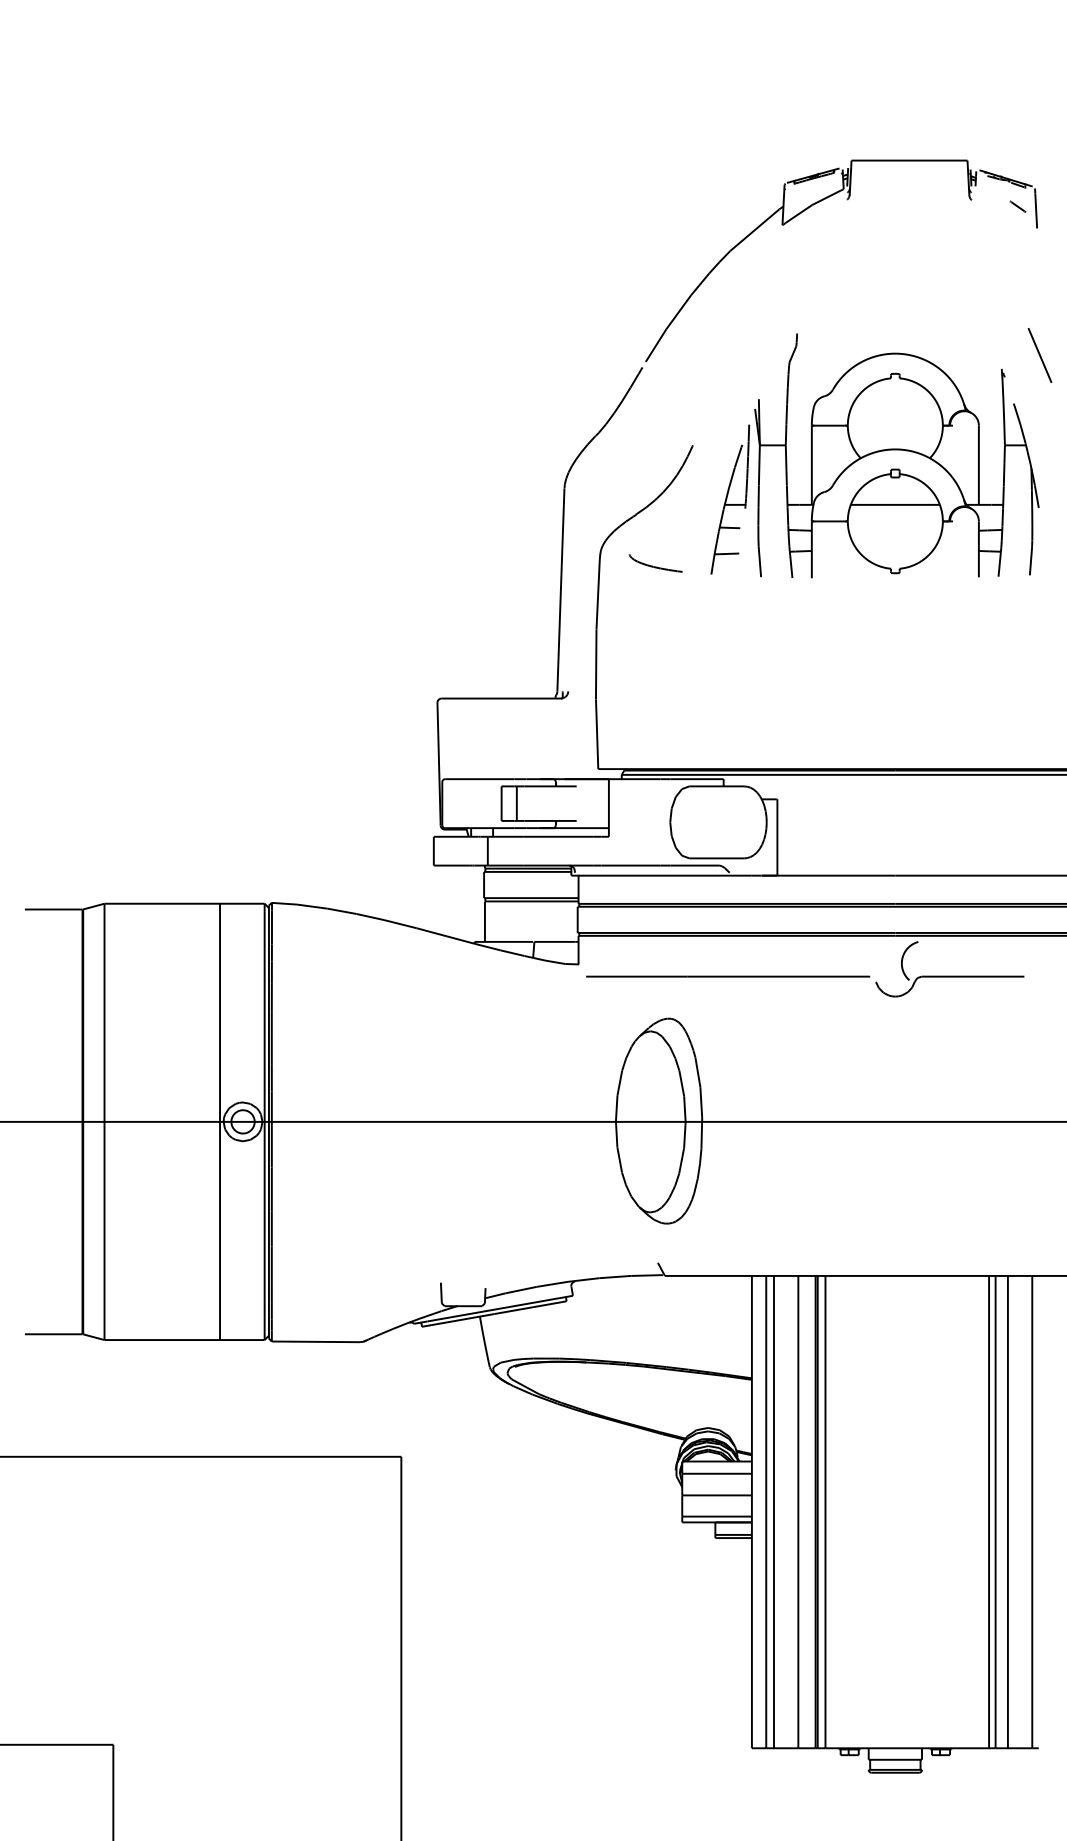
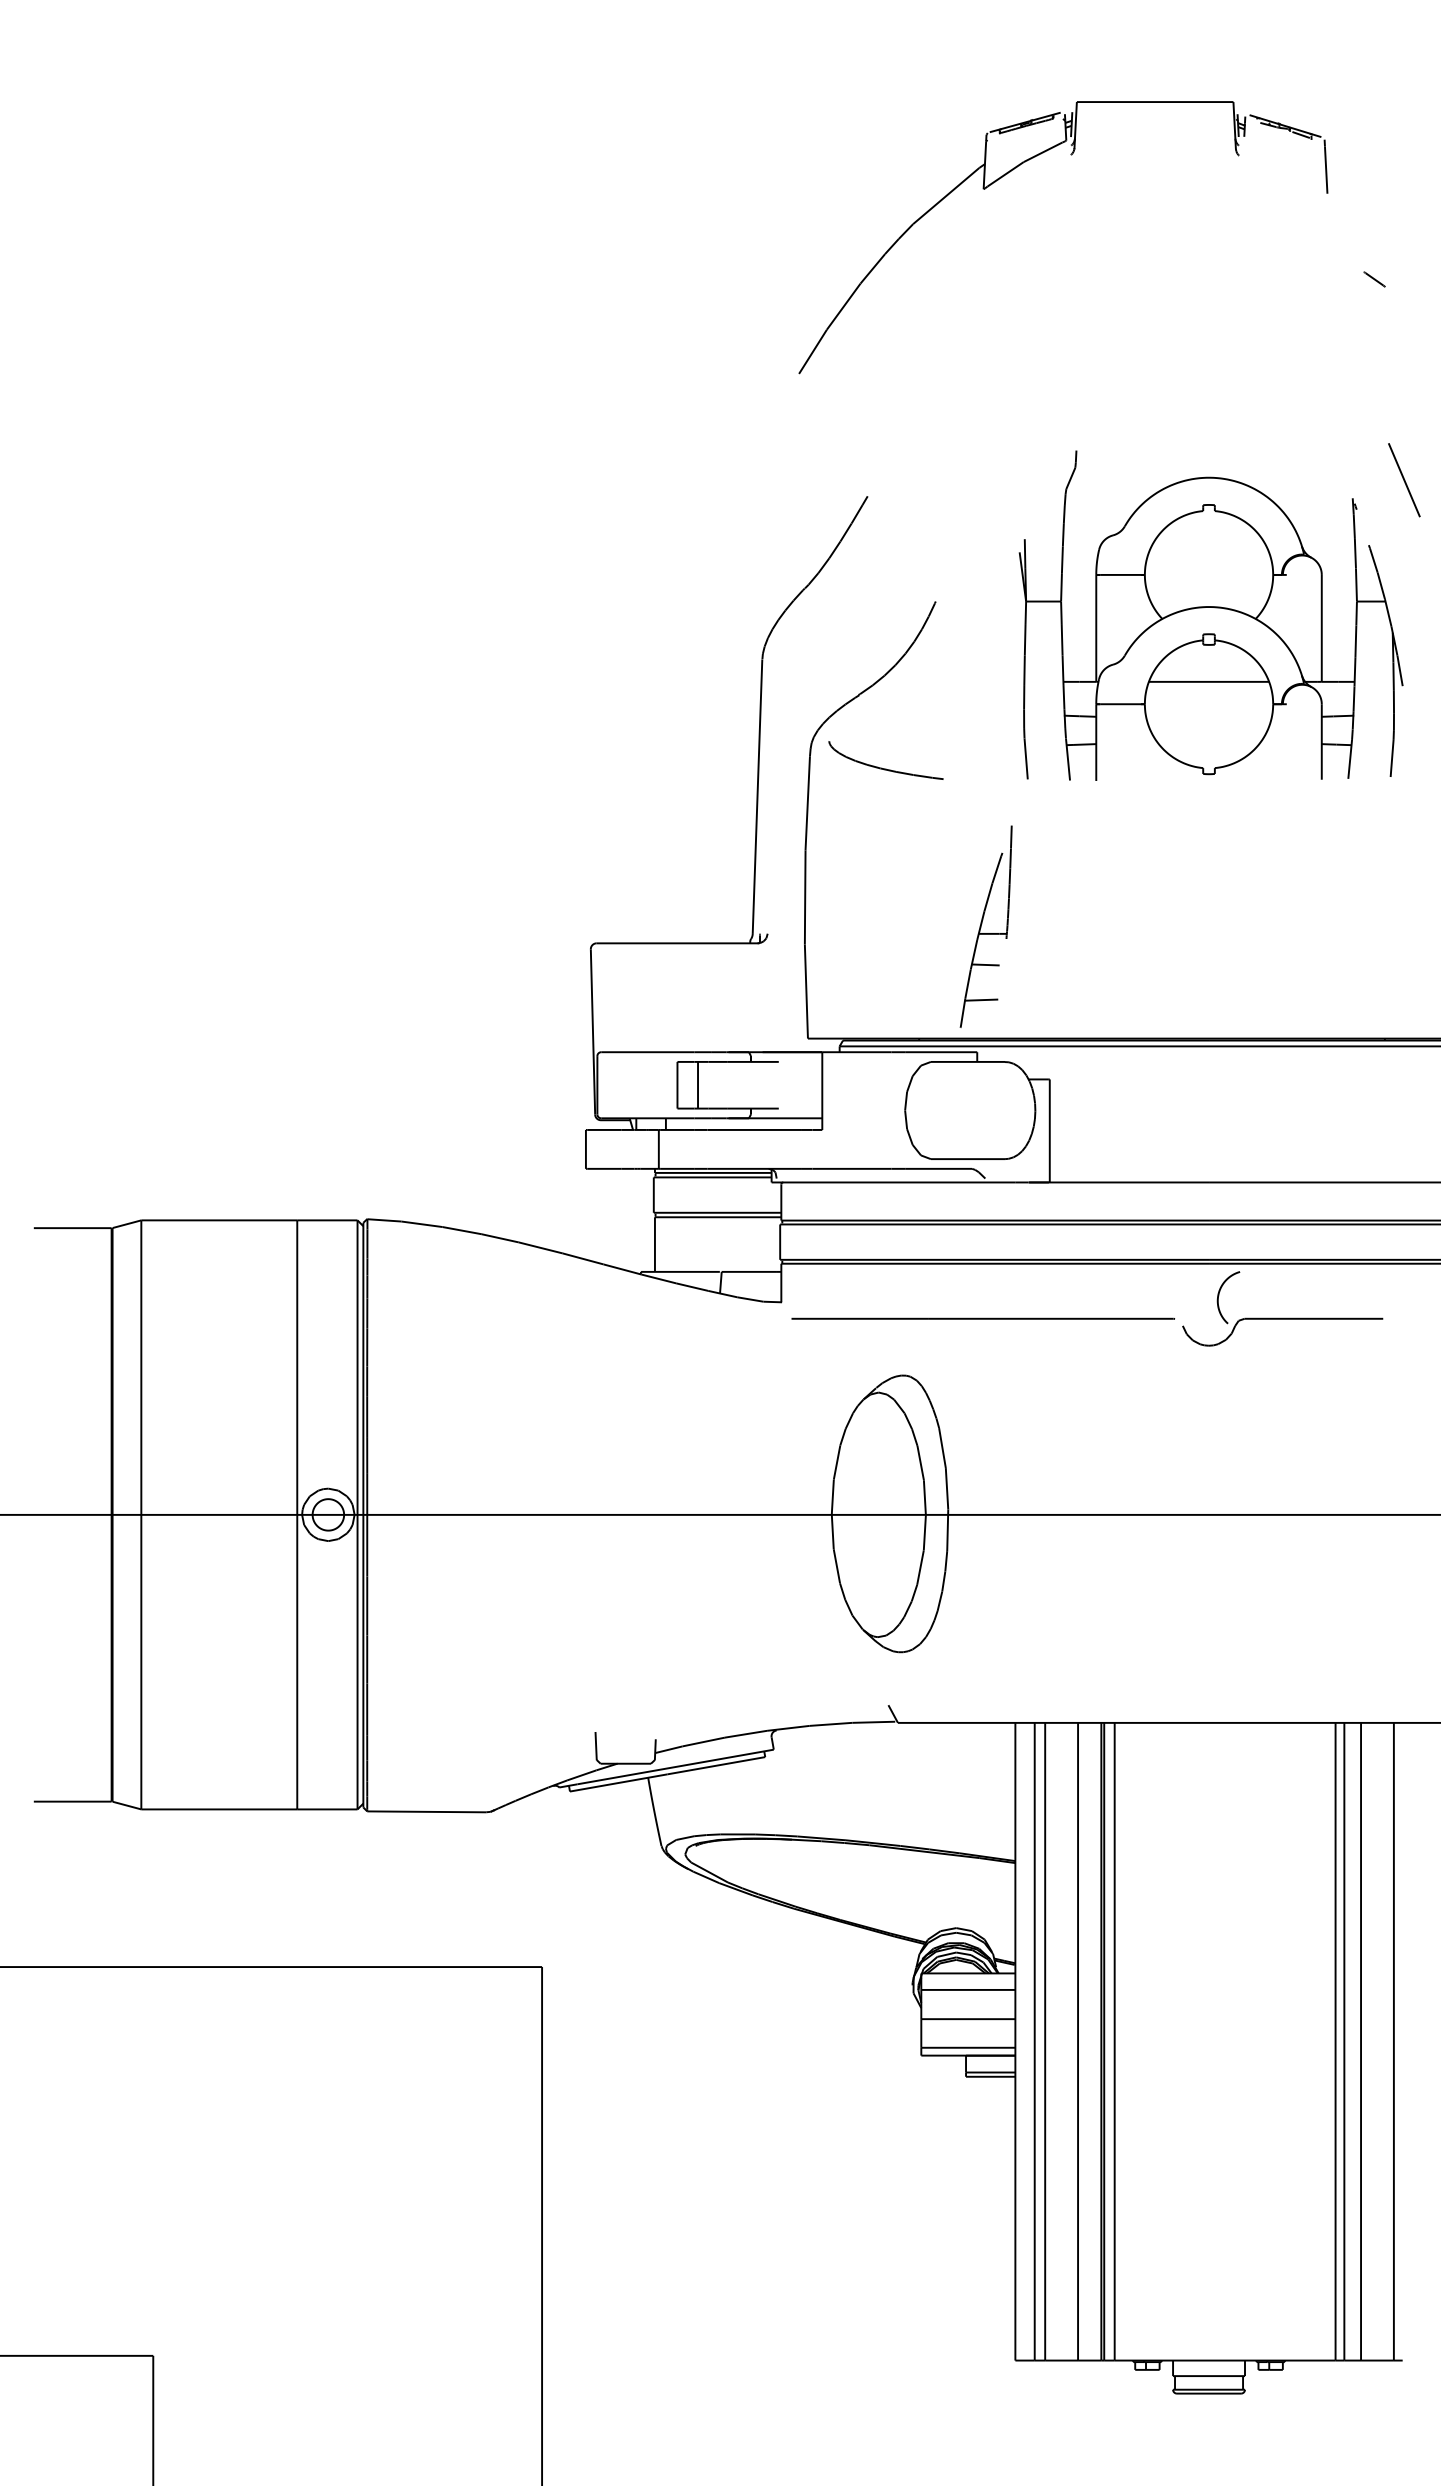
part: (847, 200) -> (1071, 155), moved
part: (729, 499) -> (985, 926), moved
part: (655, 563) -> (885, 760), size x1.6

